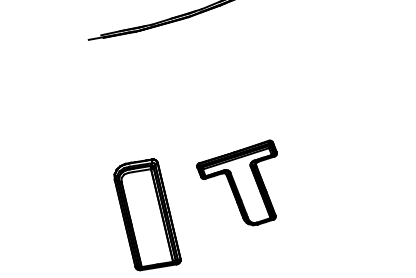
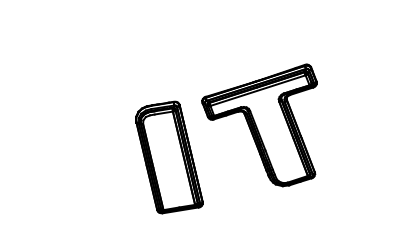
part: (236, 182) -> (258, 125), size x1.43

